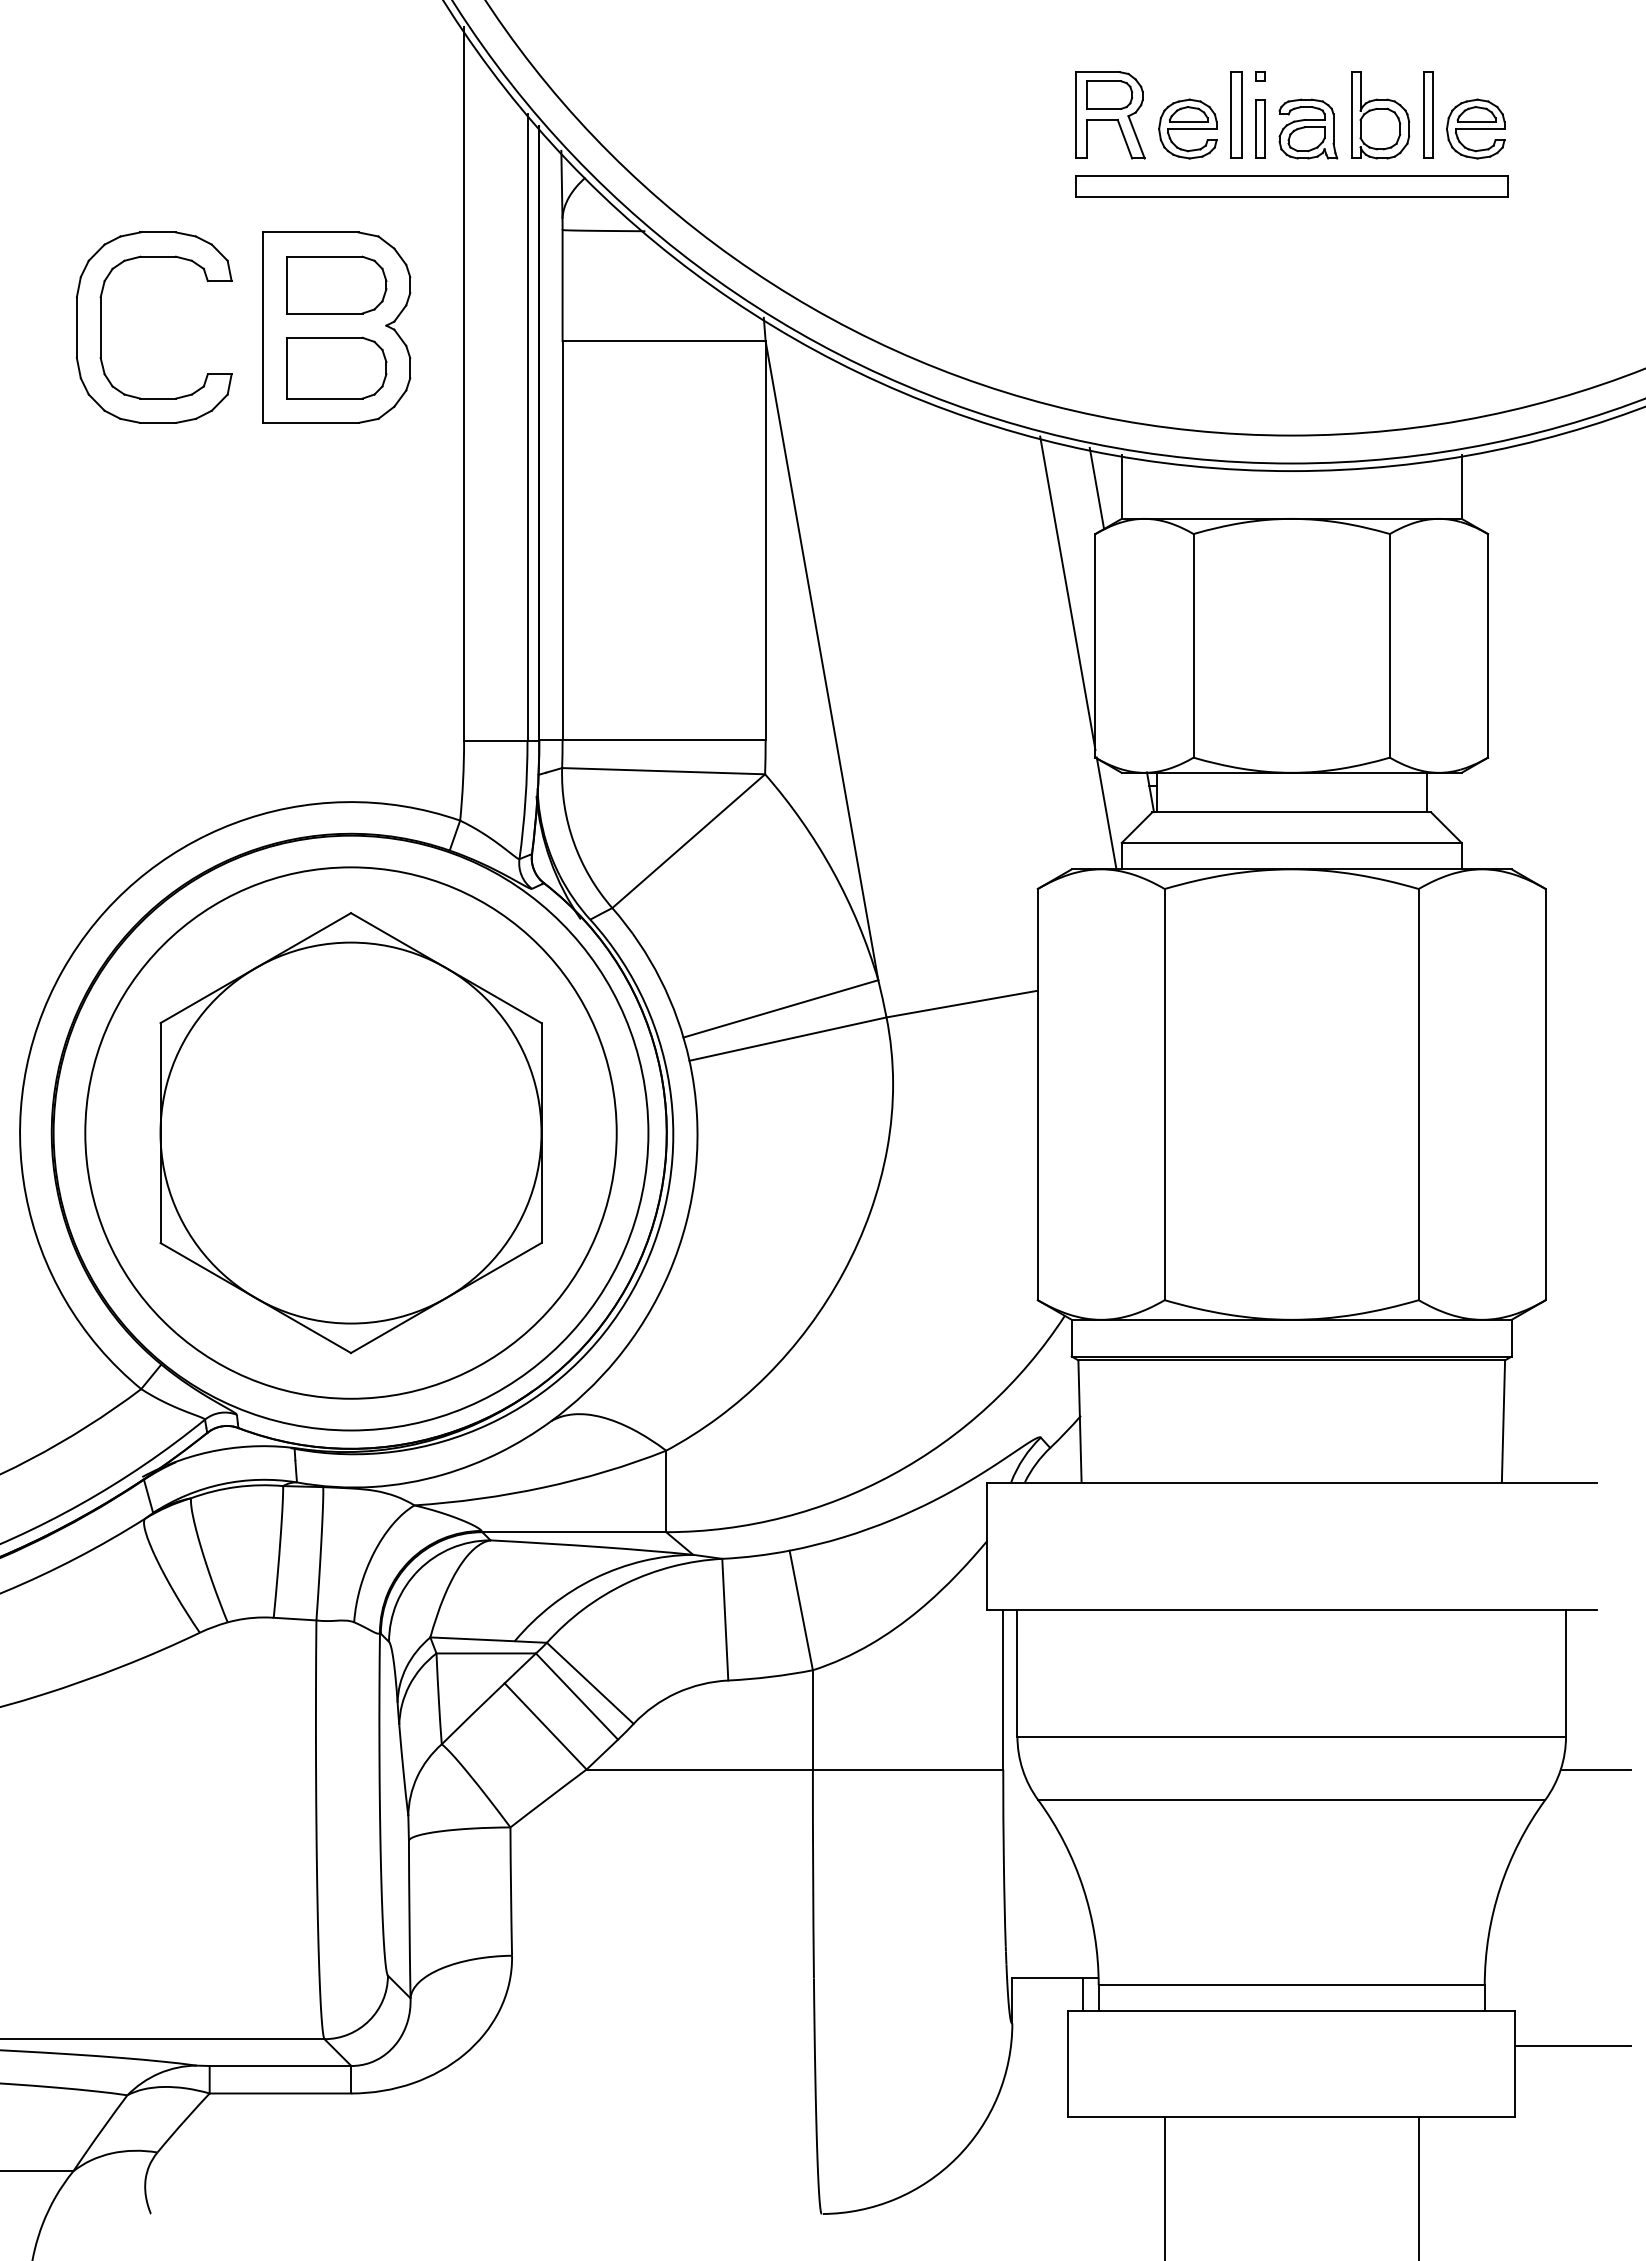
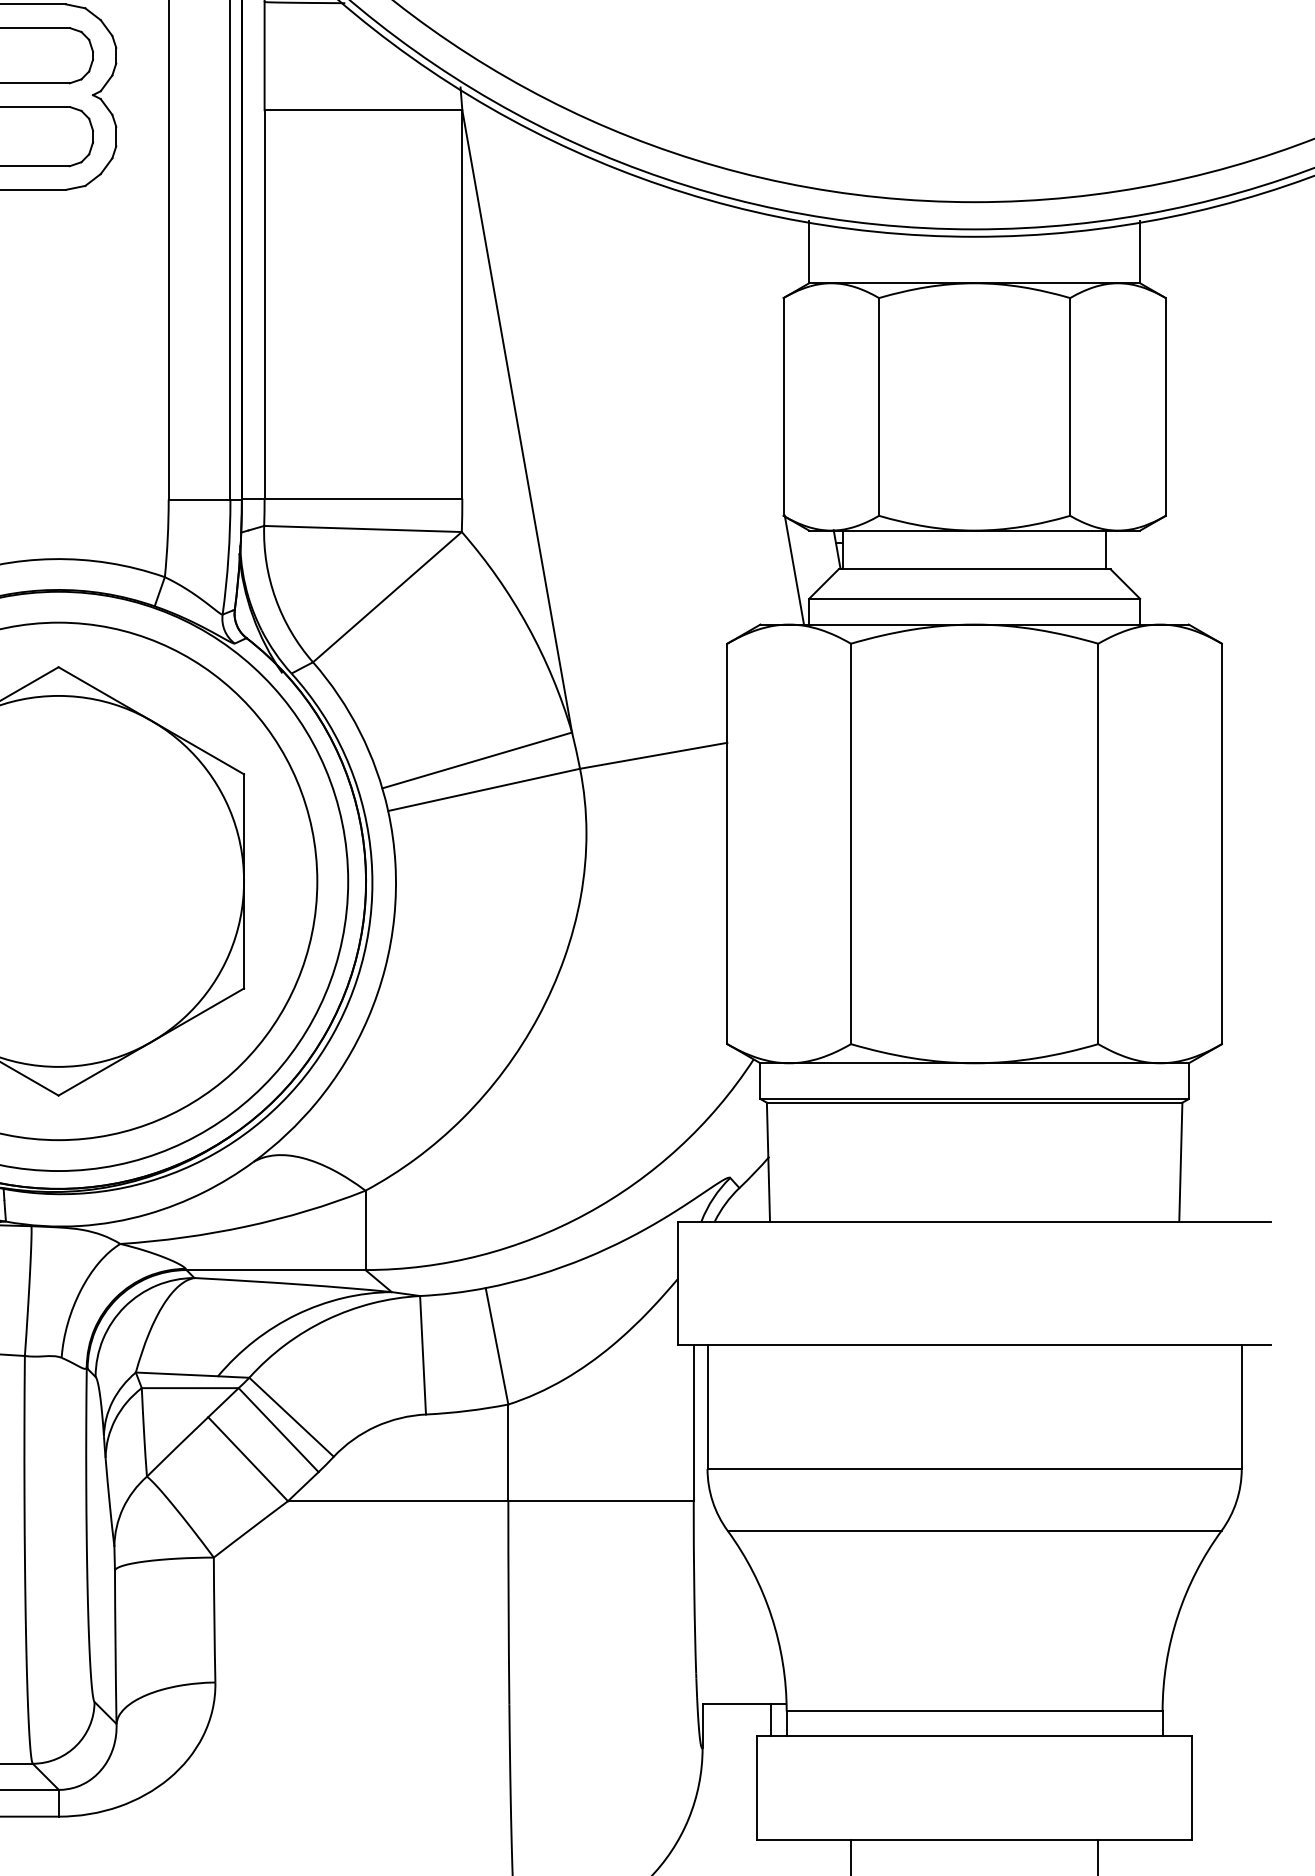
line: (1096, 488) -> (784, 253), removed
line: (1067, 593) -> (756, 355), removed
line: (1595, 1769) -> (1270, 1501), removed
line: (1573, 2046) -> (1249, 1770), removed

